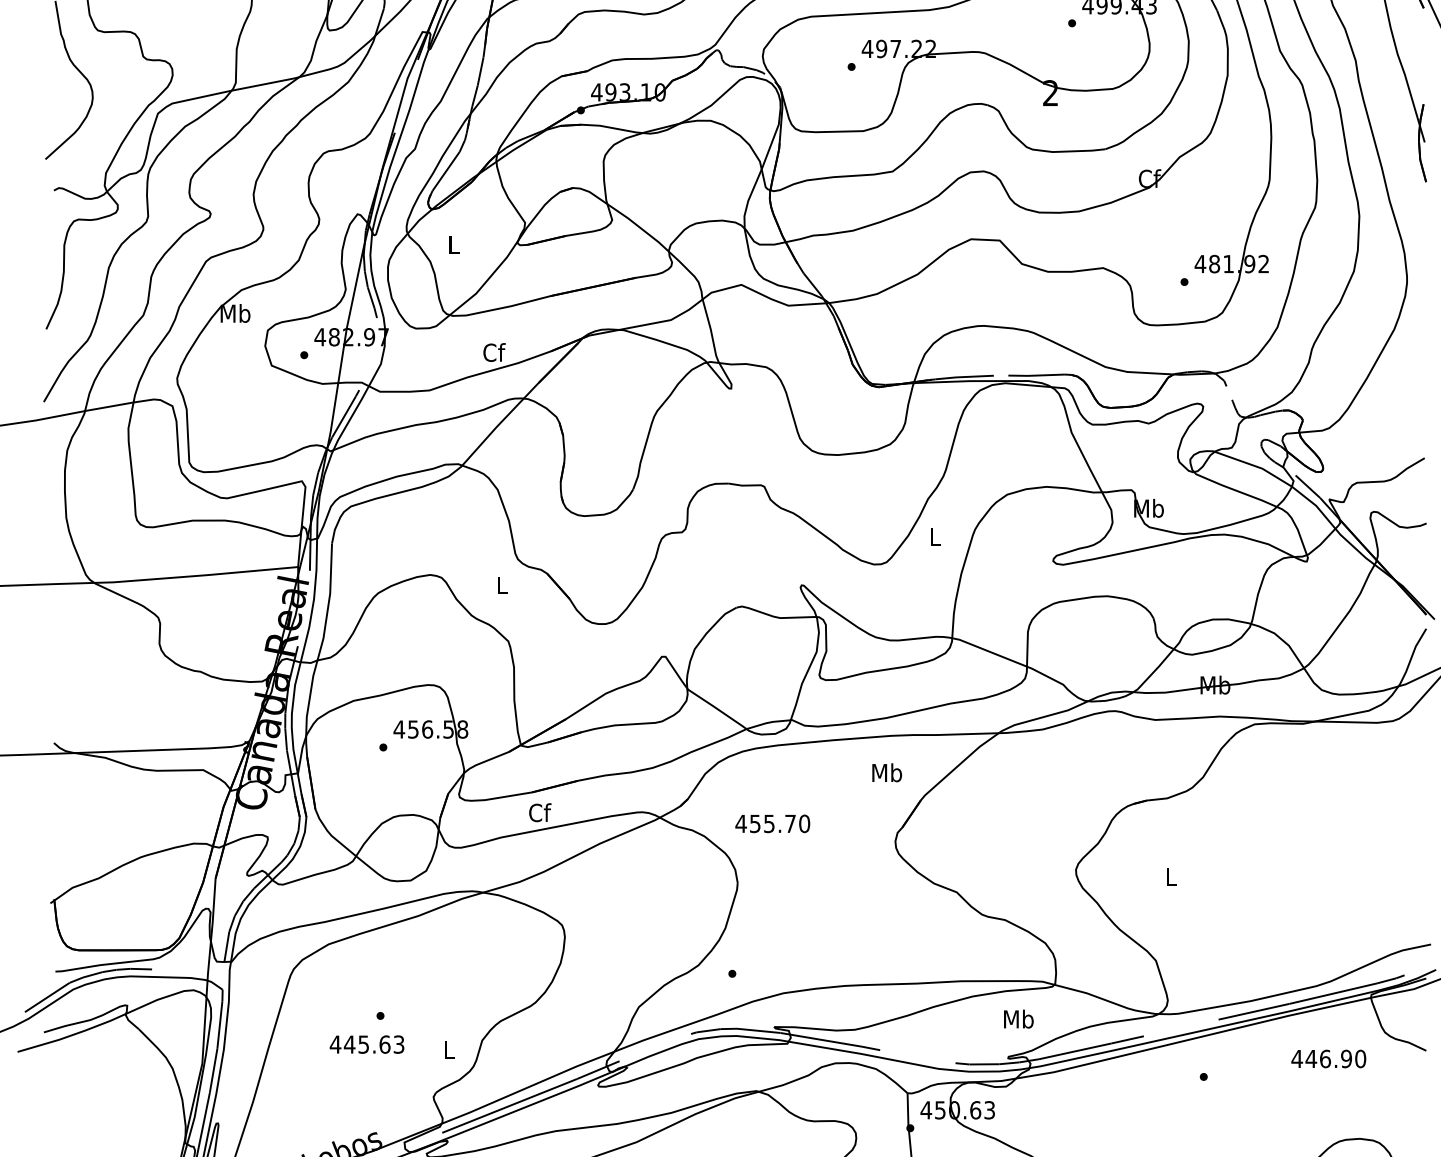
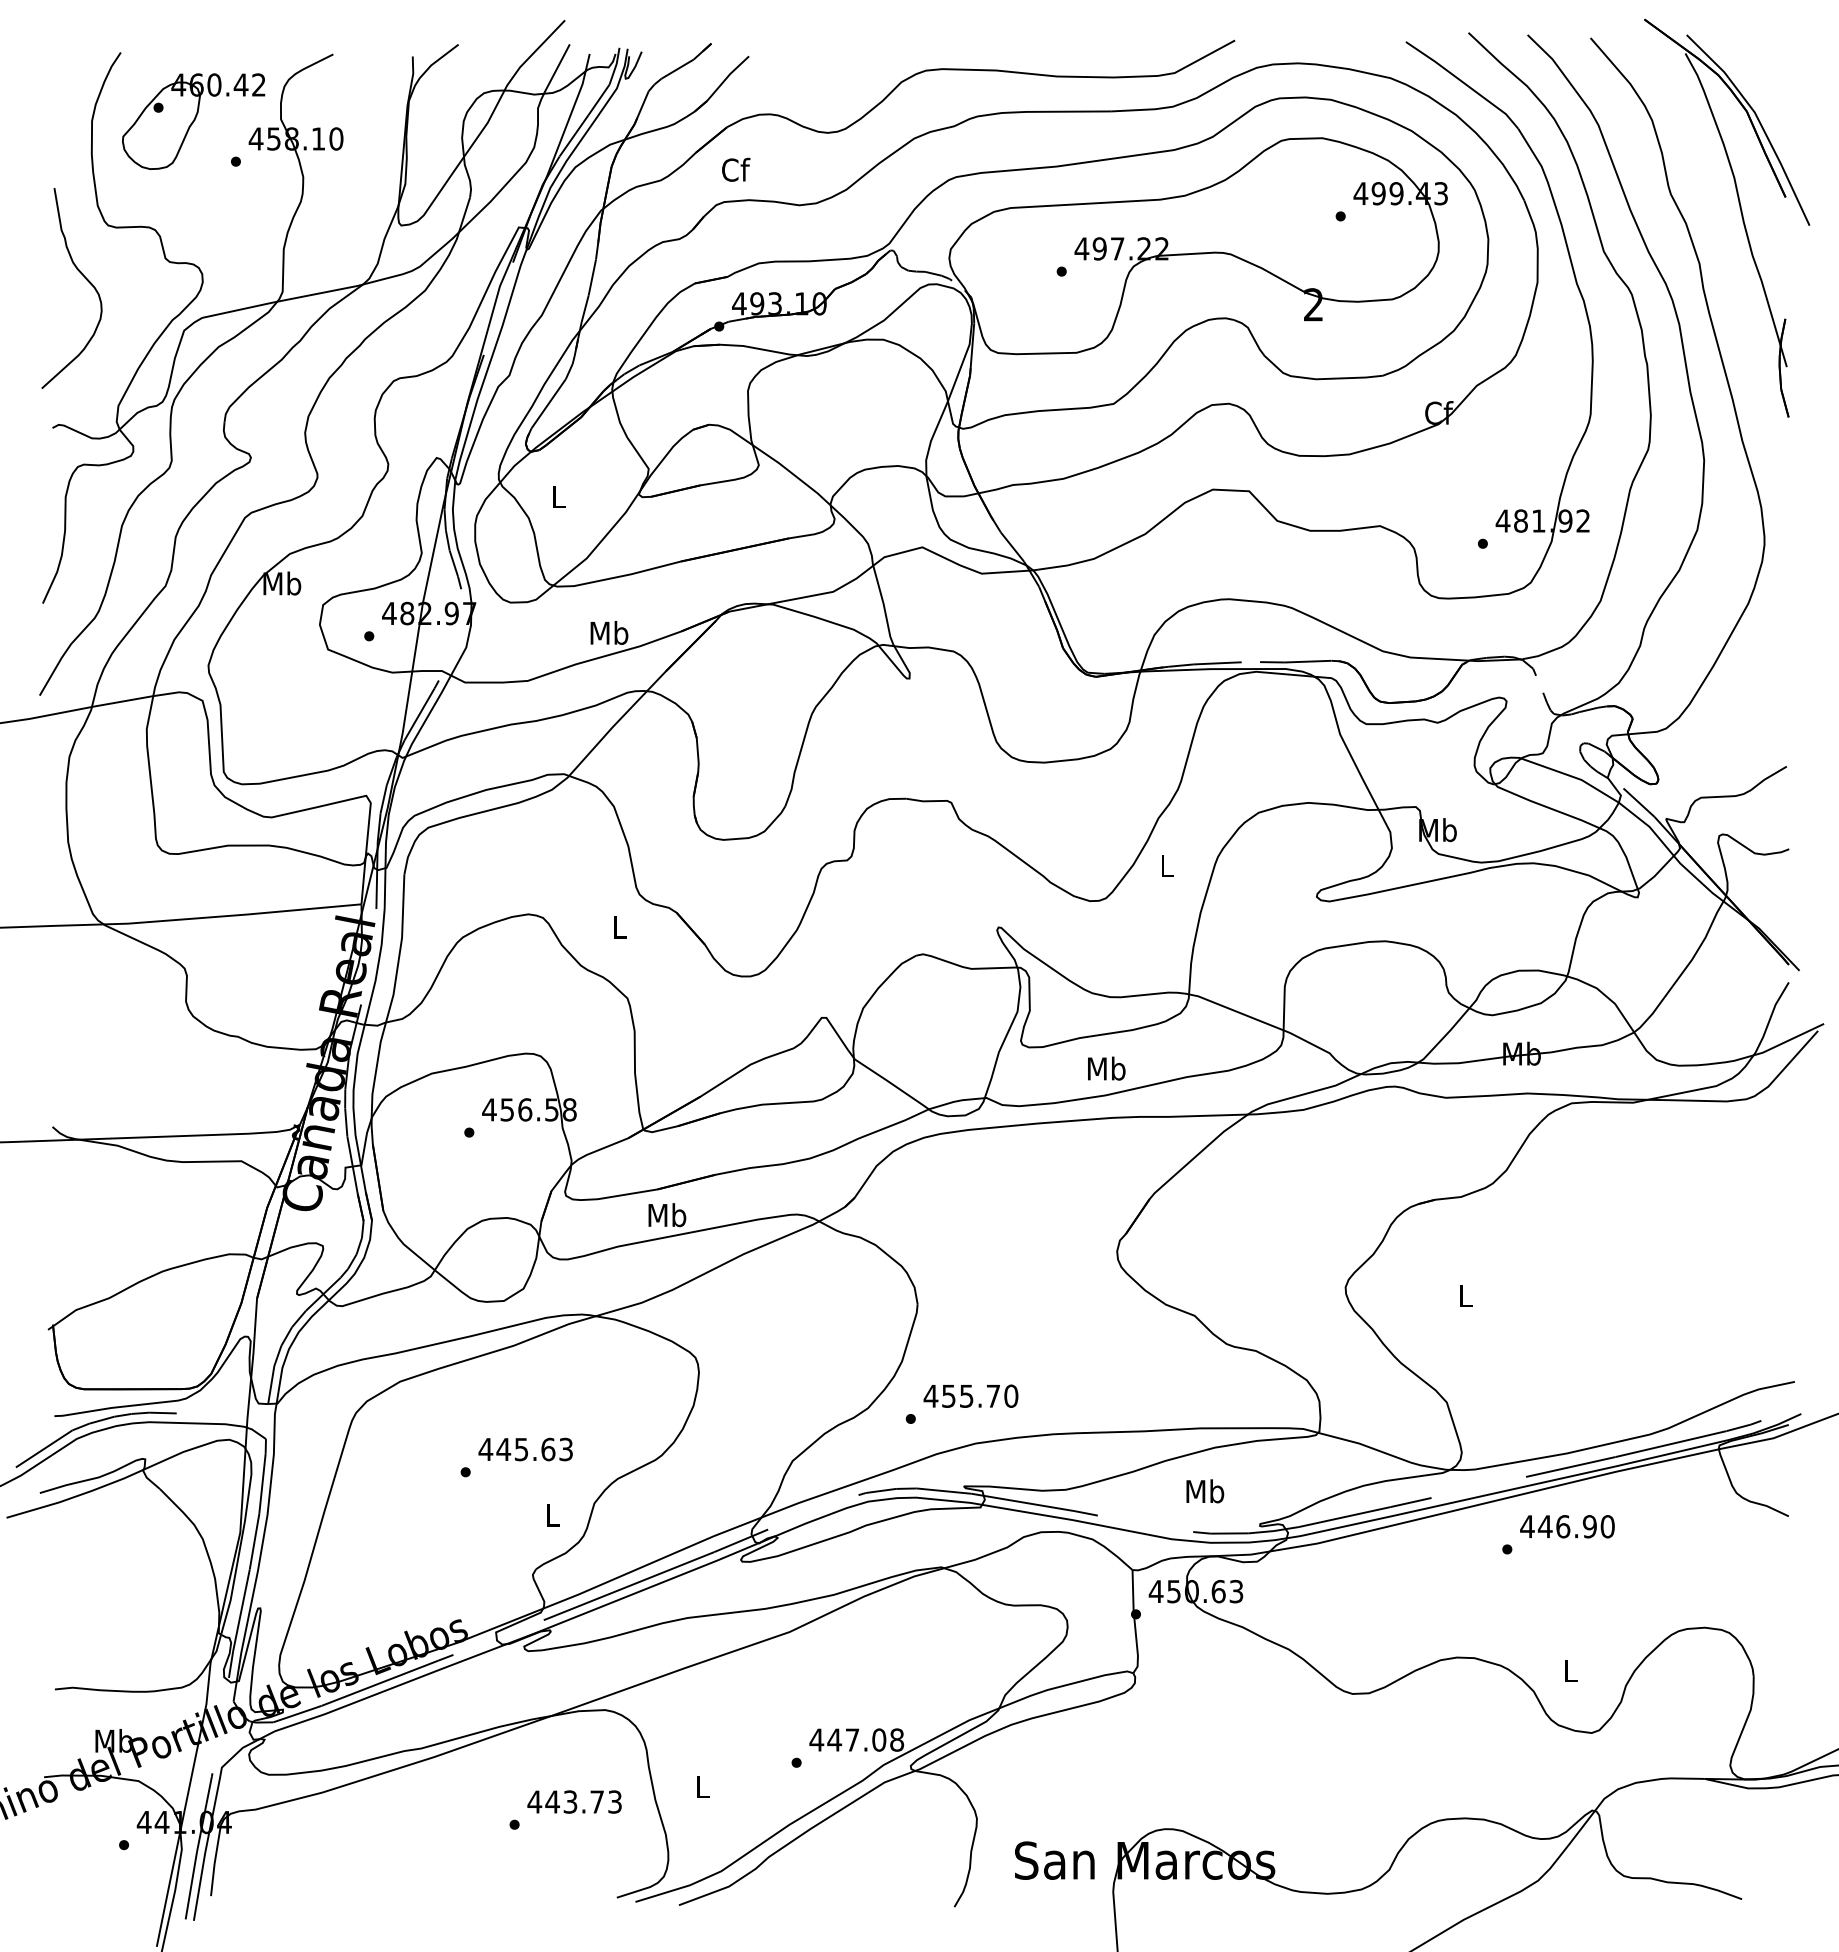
text: (494, 352) -> (609, 632), Cf -> Mb
text: (886, 772) -> (1106, 1068), moved
text: (540, 812) -> (667, 1215), Cf -> Mb
text: (772, 823) -> (970, 1395), moved
text: (1018, 1019) -> (1205, 1491), moved
text: (366, 1044) -> (525, 1449), moved
text: (1328, 1058) -> (1567, 1526), moved

